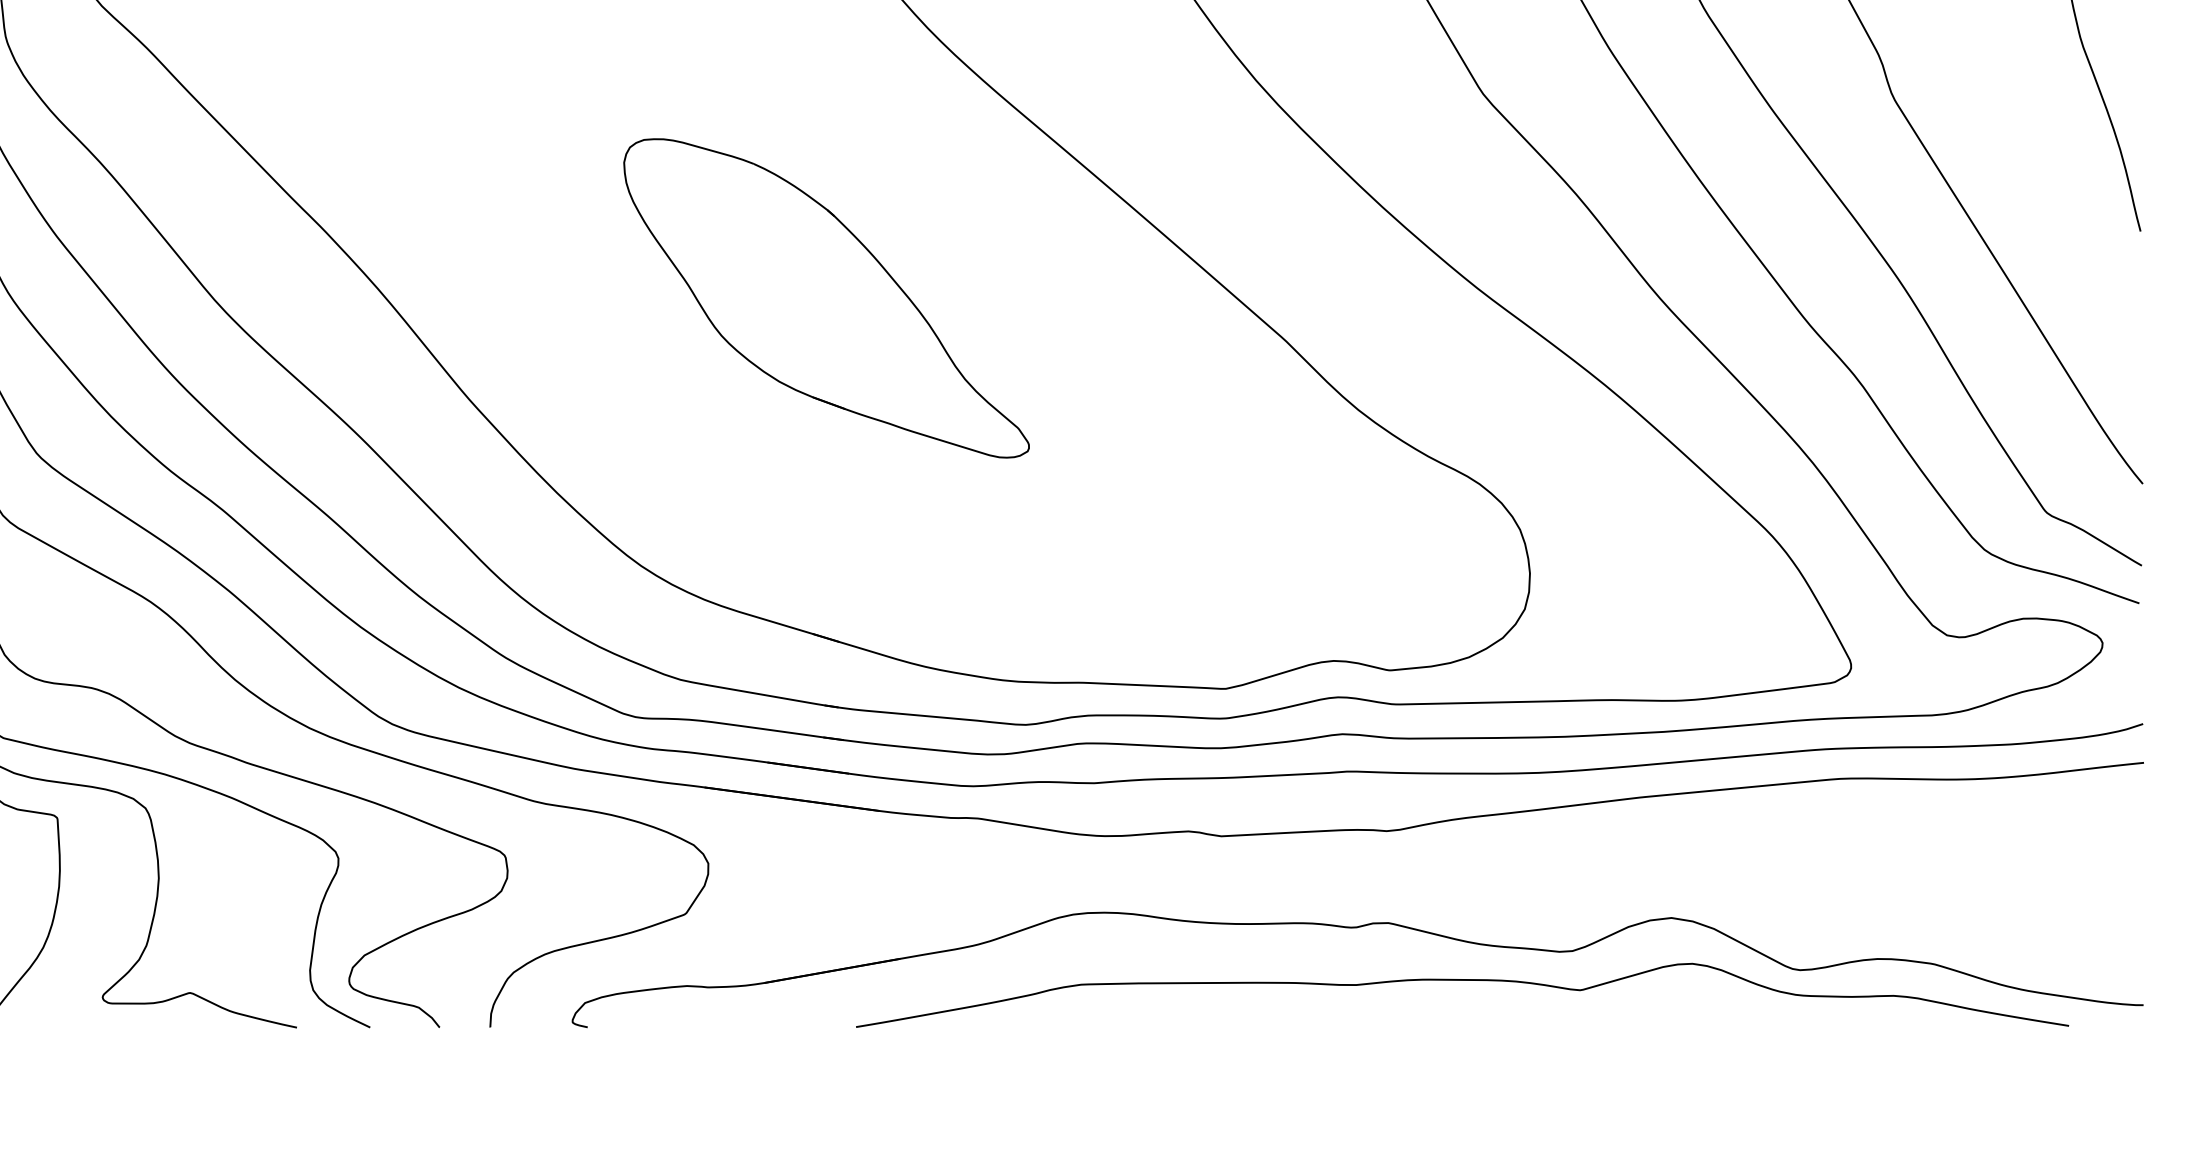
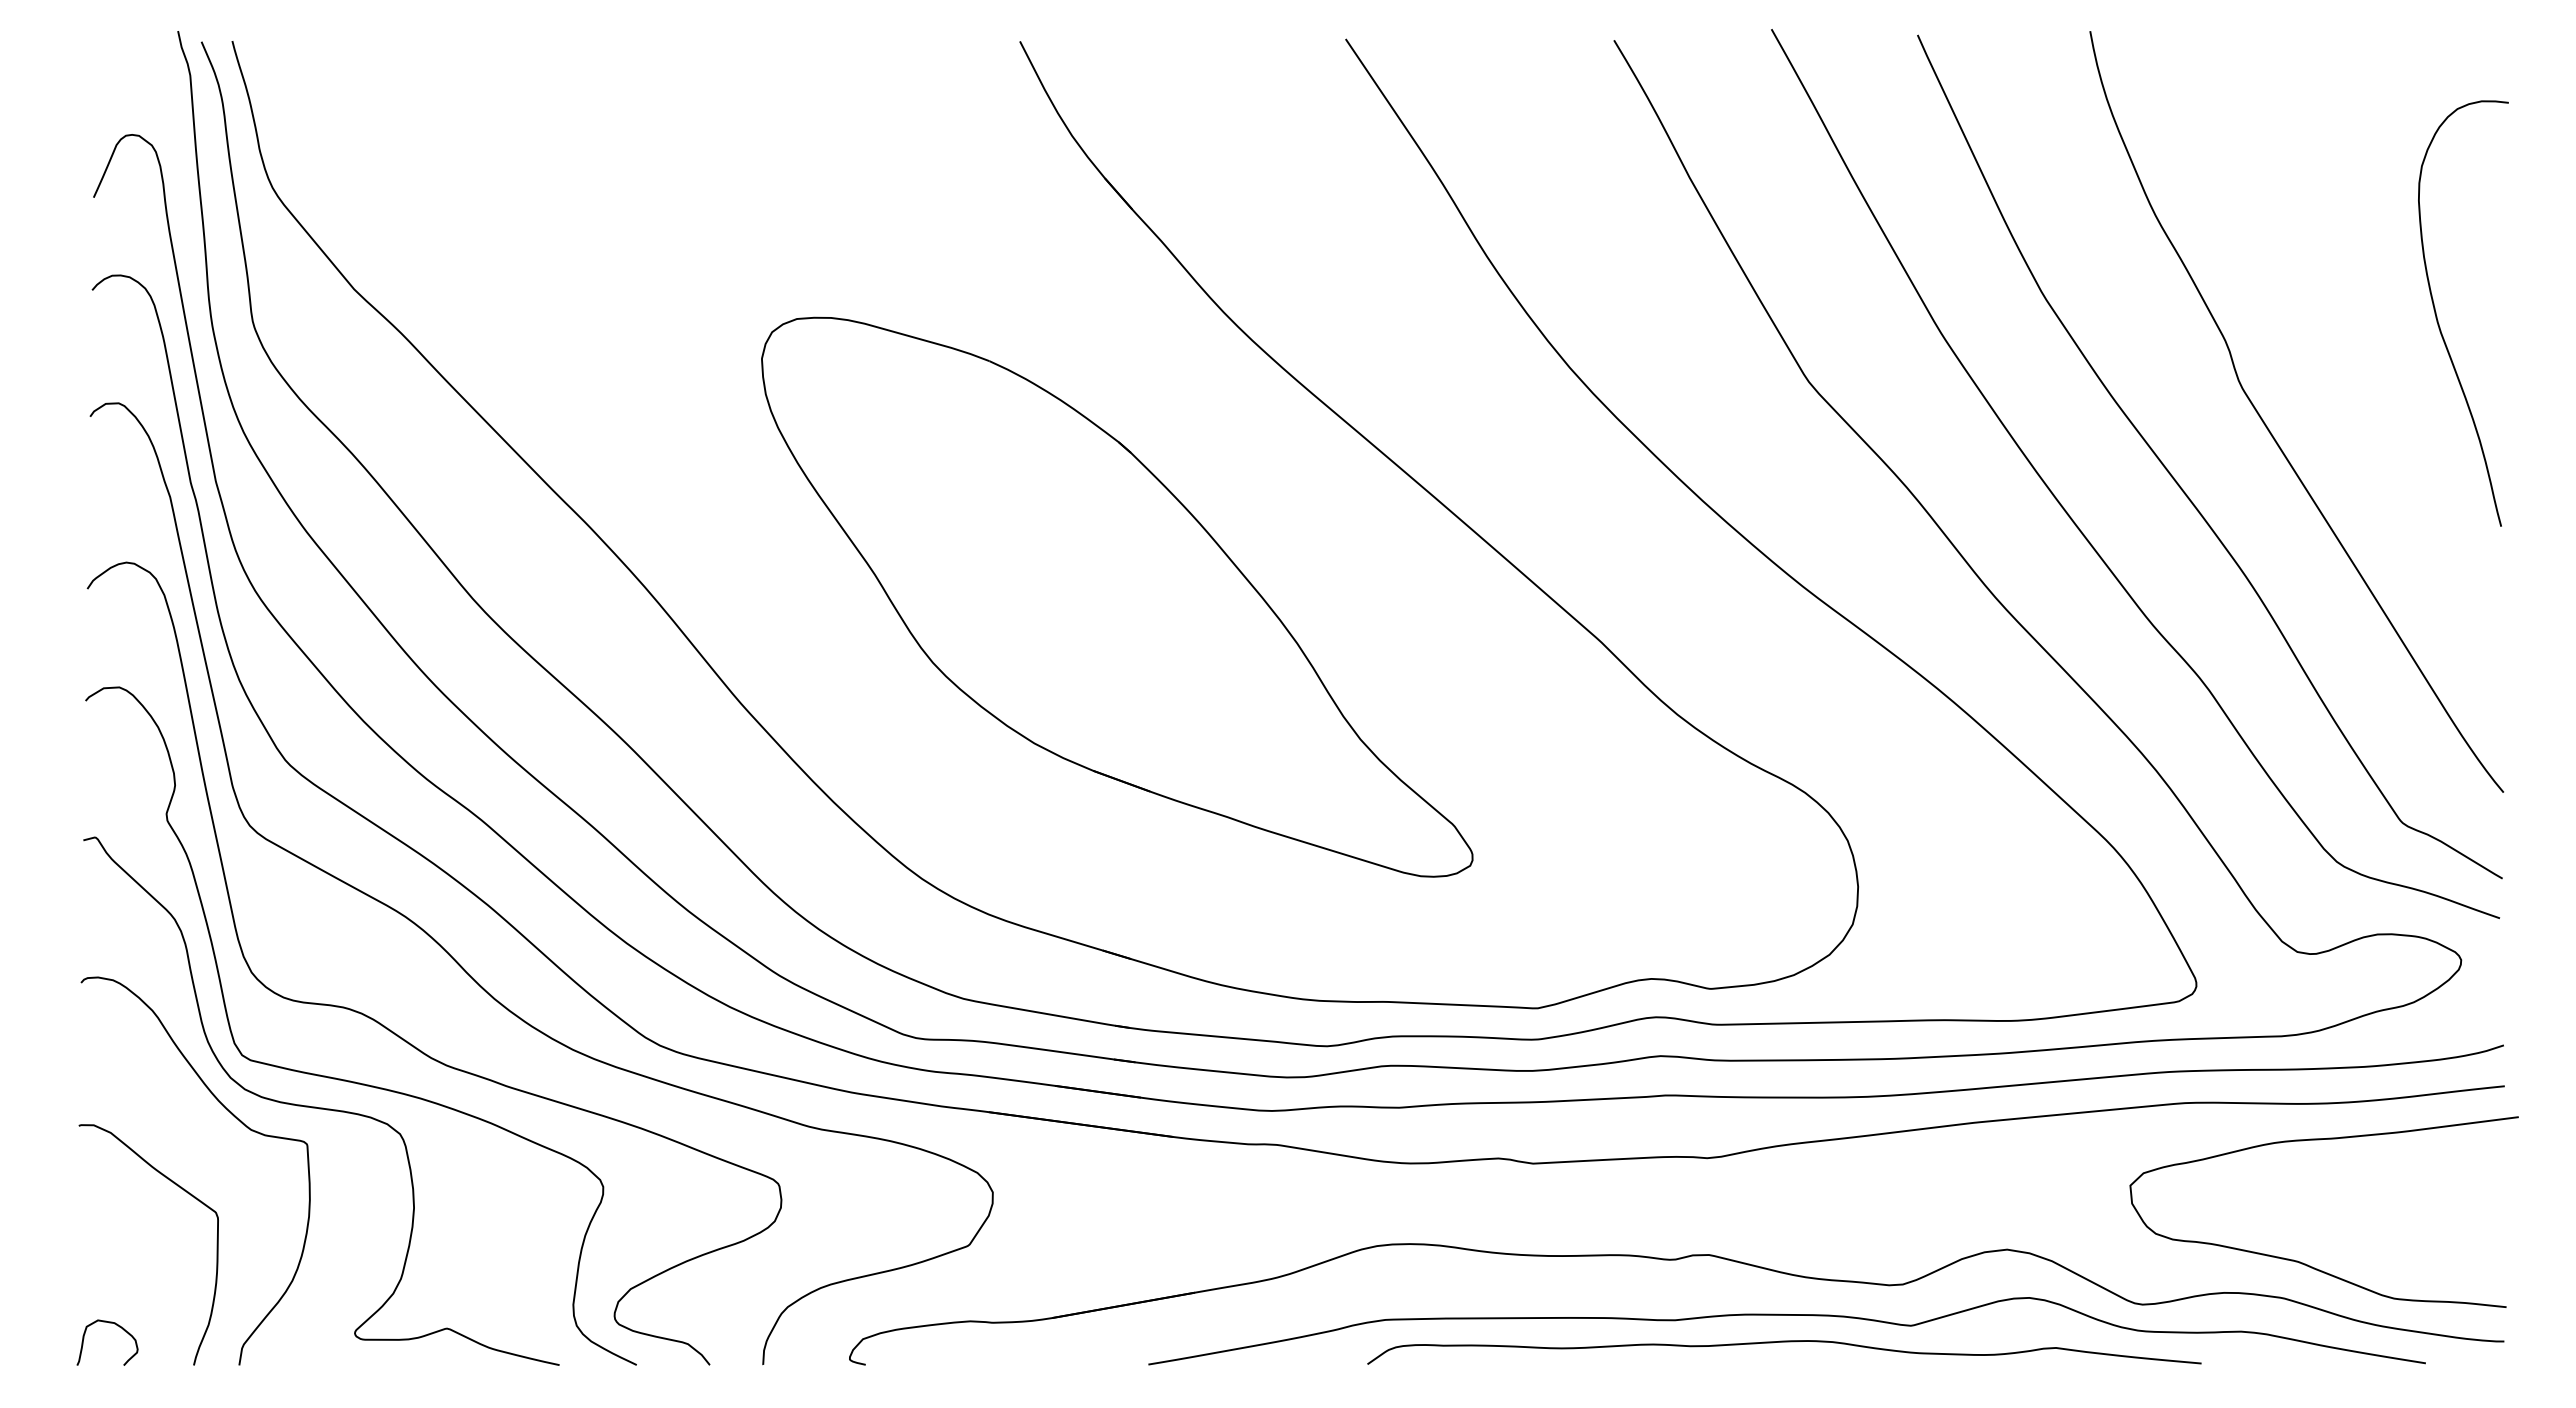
part: (826, 297) -> (1117, 596), size x1.67
curve: (1952, 930) -> (2303, 1262), added
curve: (1460, 1006) -> (1784, 1342), added

